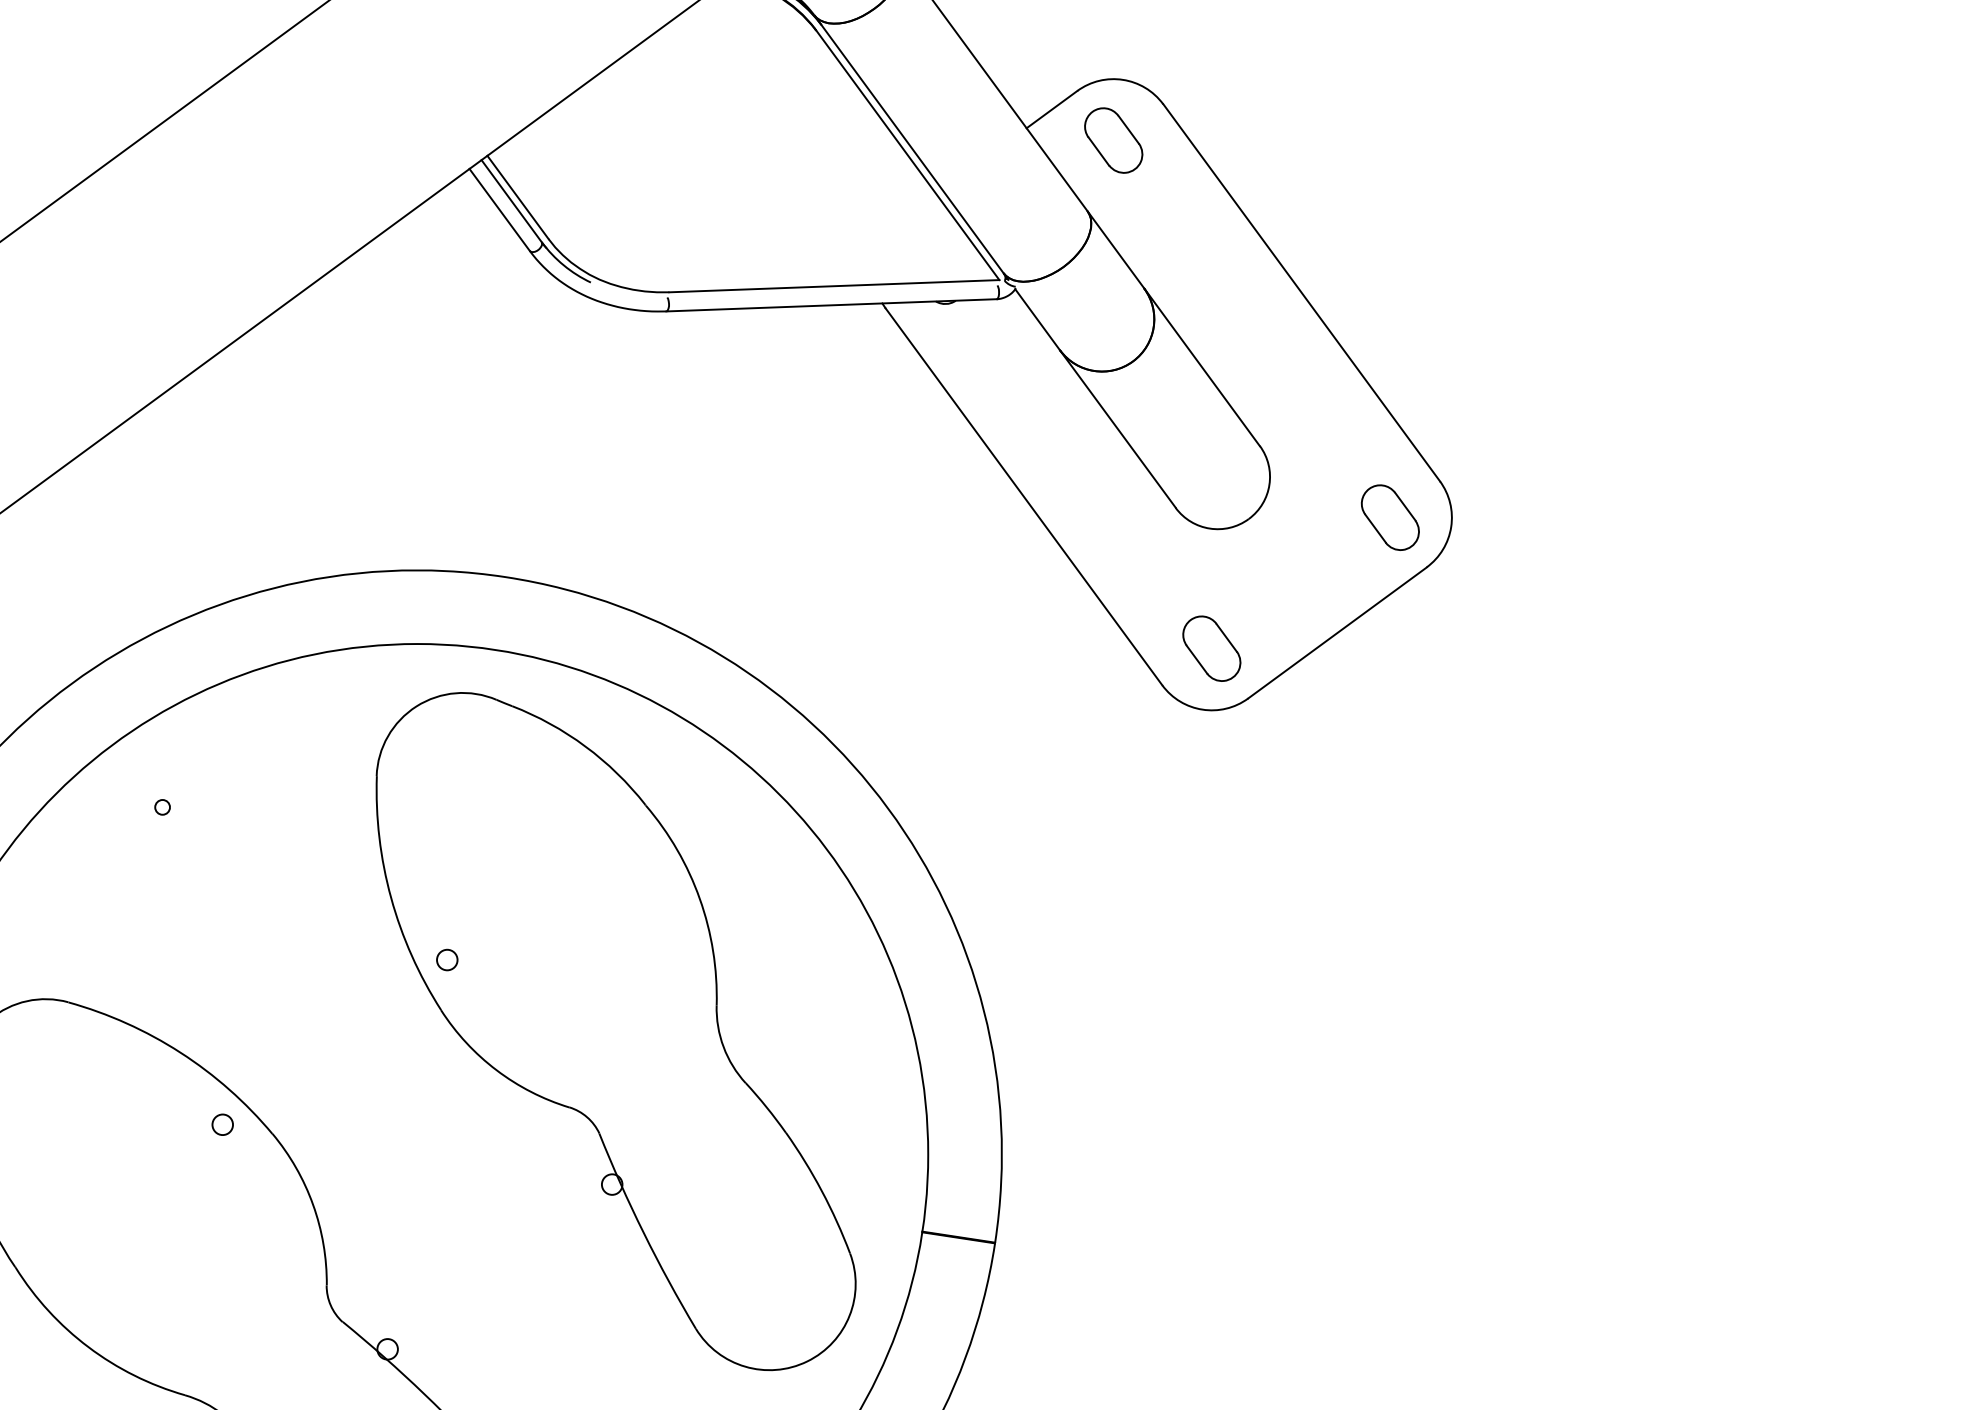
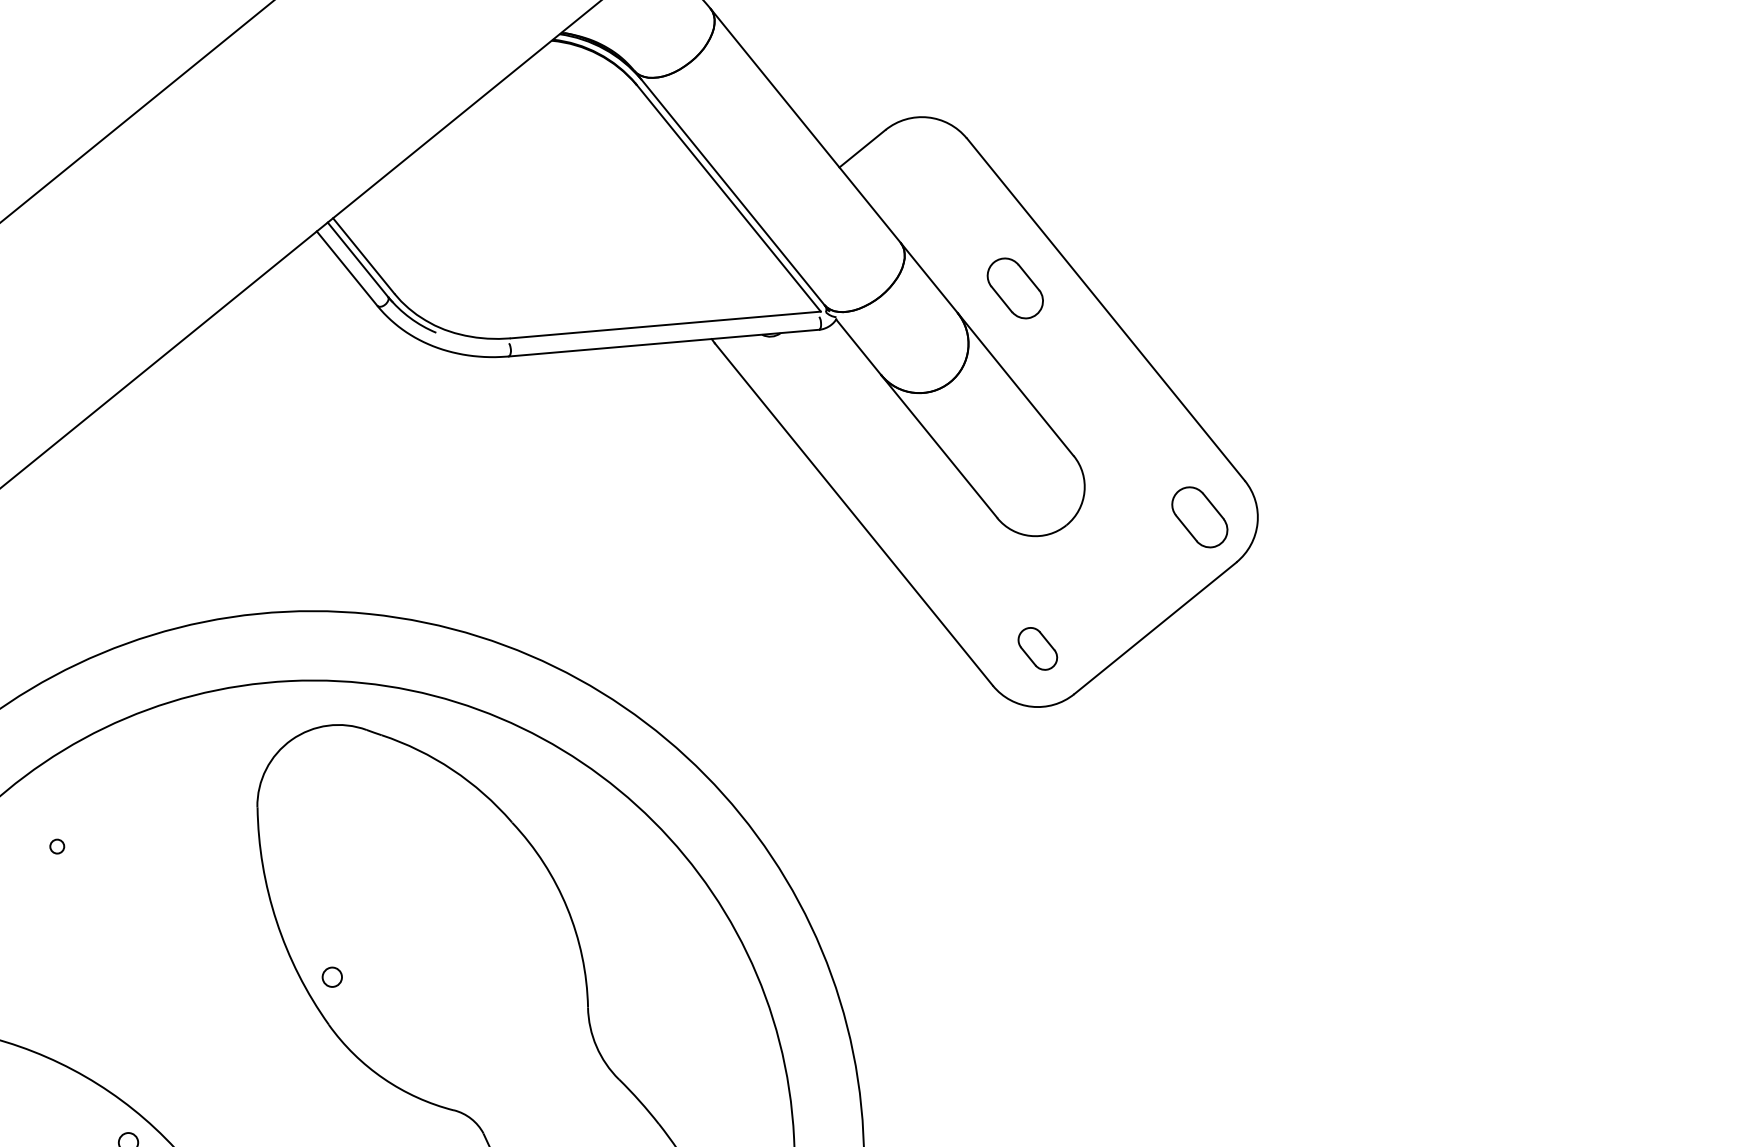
part: (1113, 140) -> (1015, 288), moved
part: (1211, 648) -> (1037, 648), size x0.7

